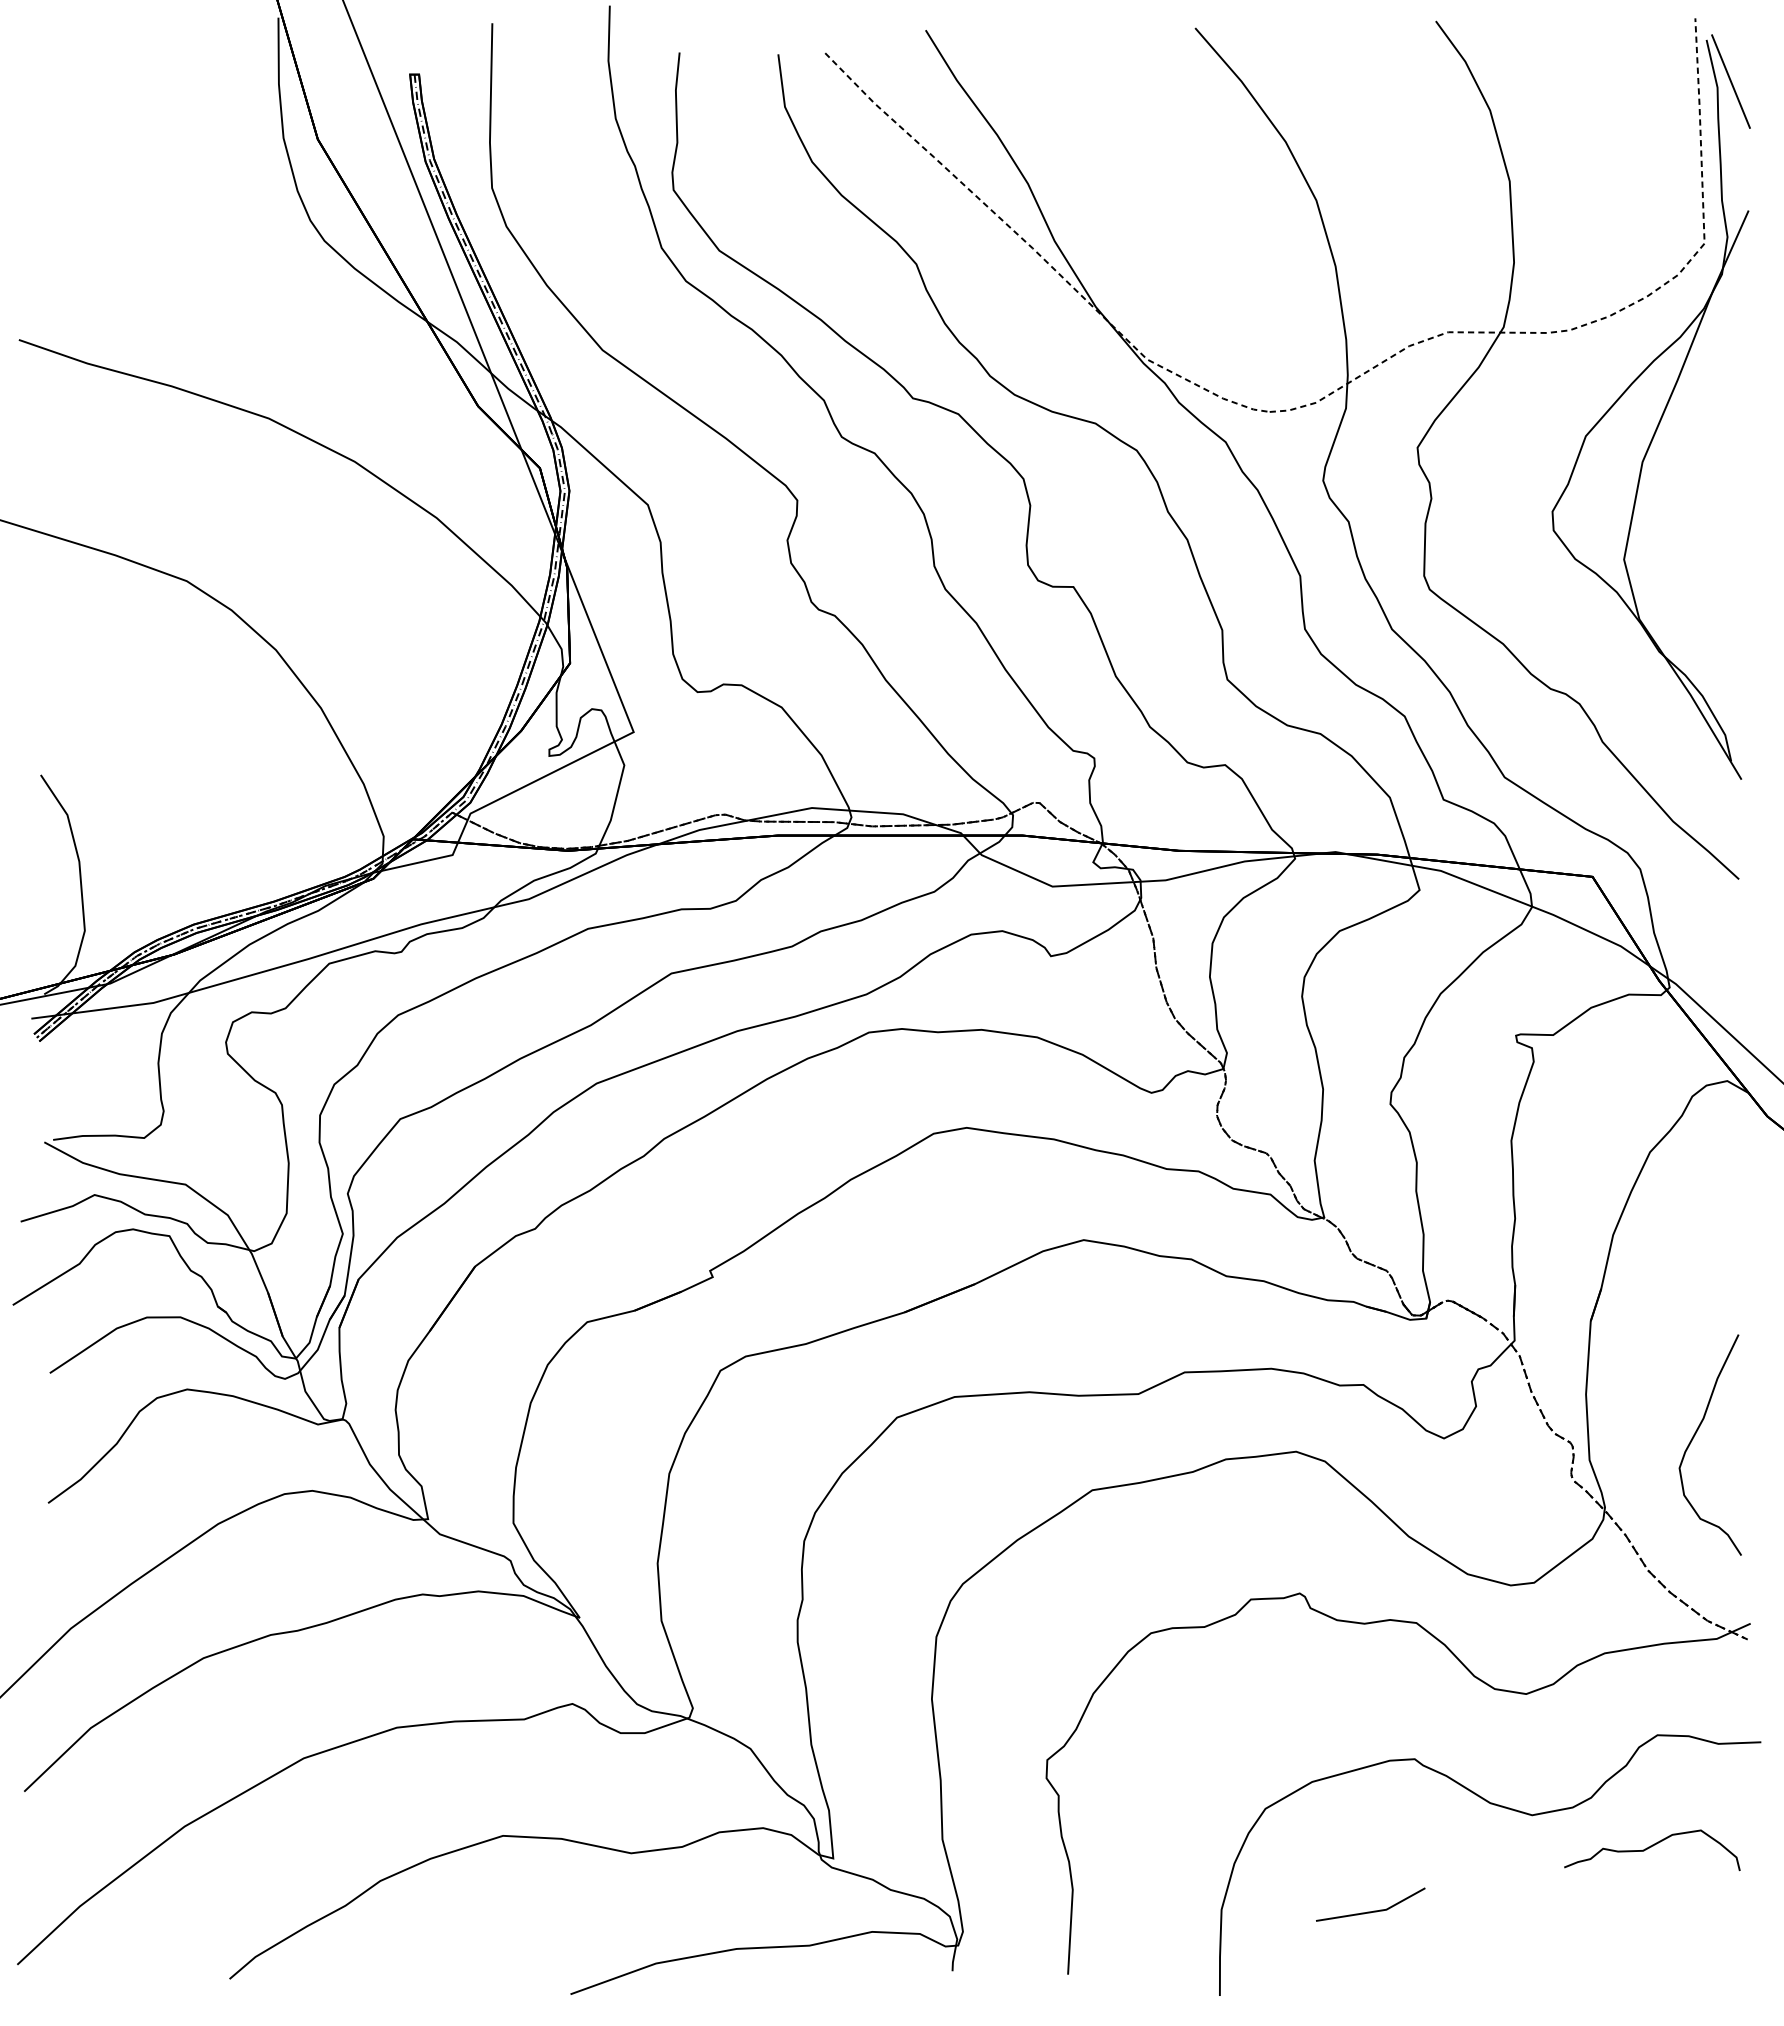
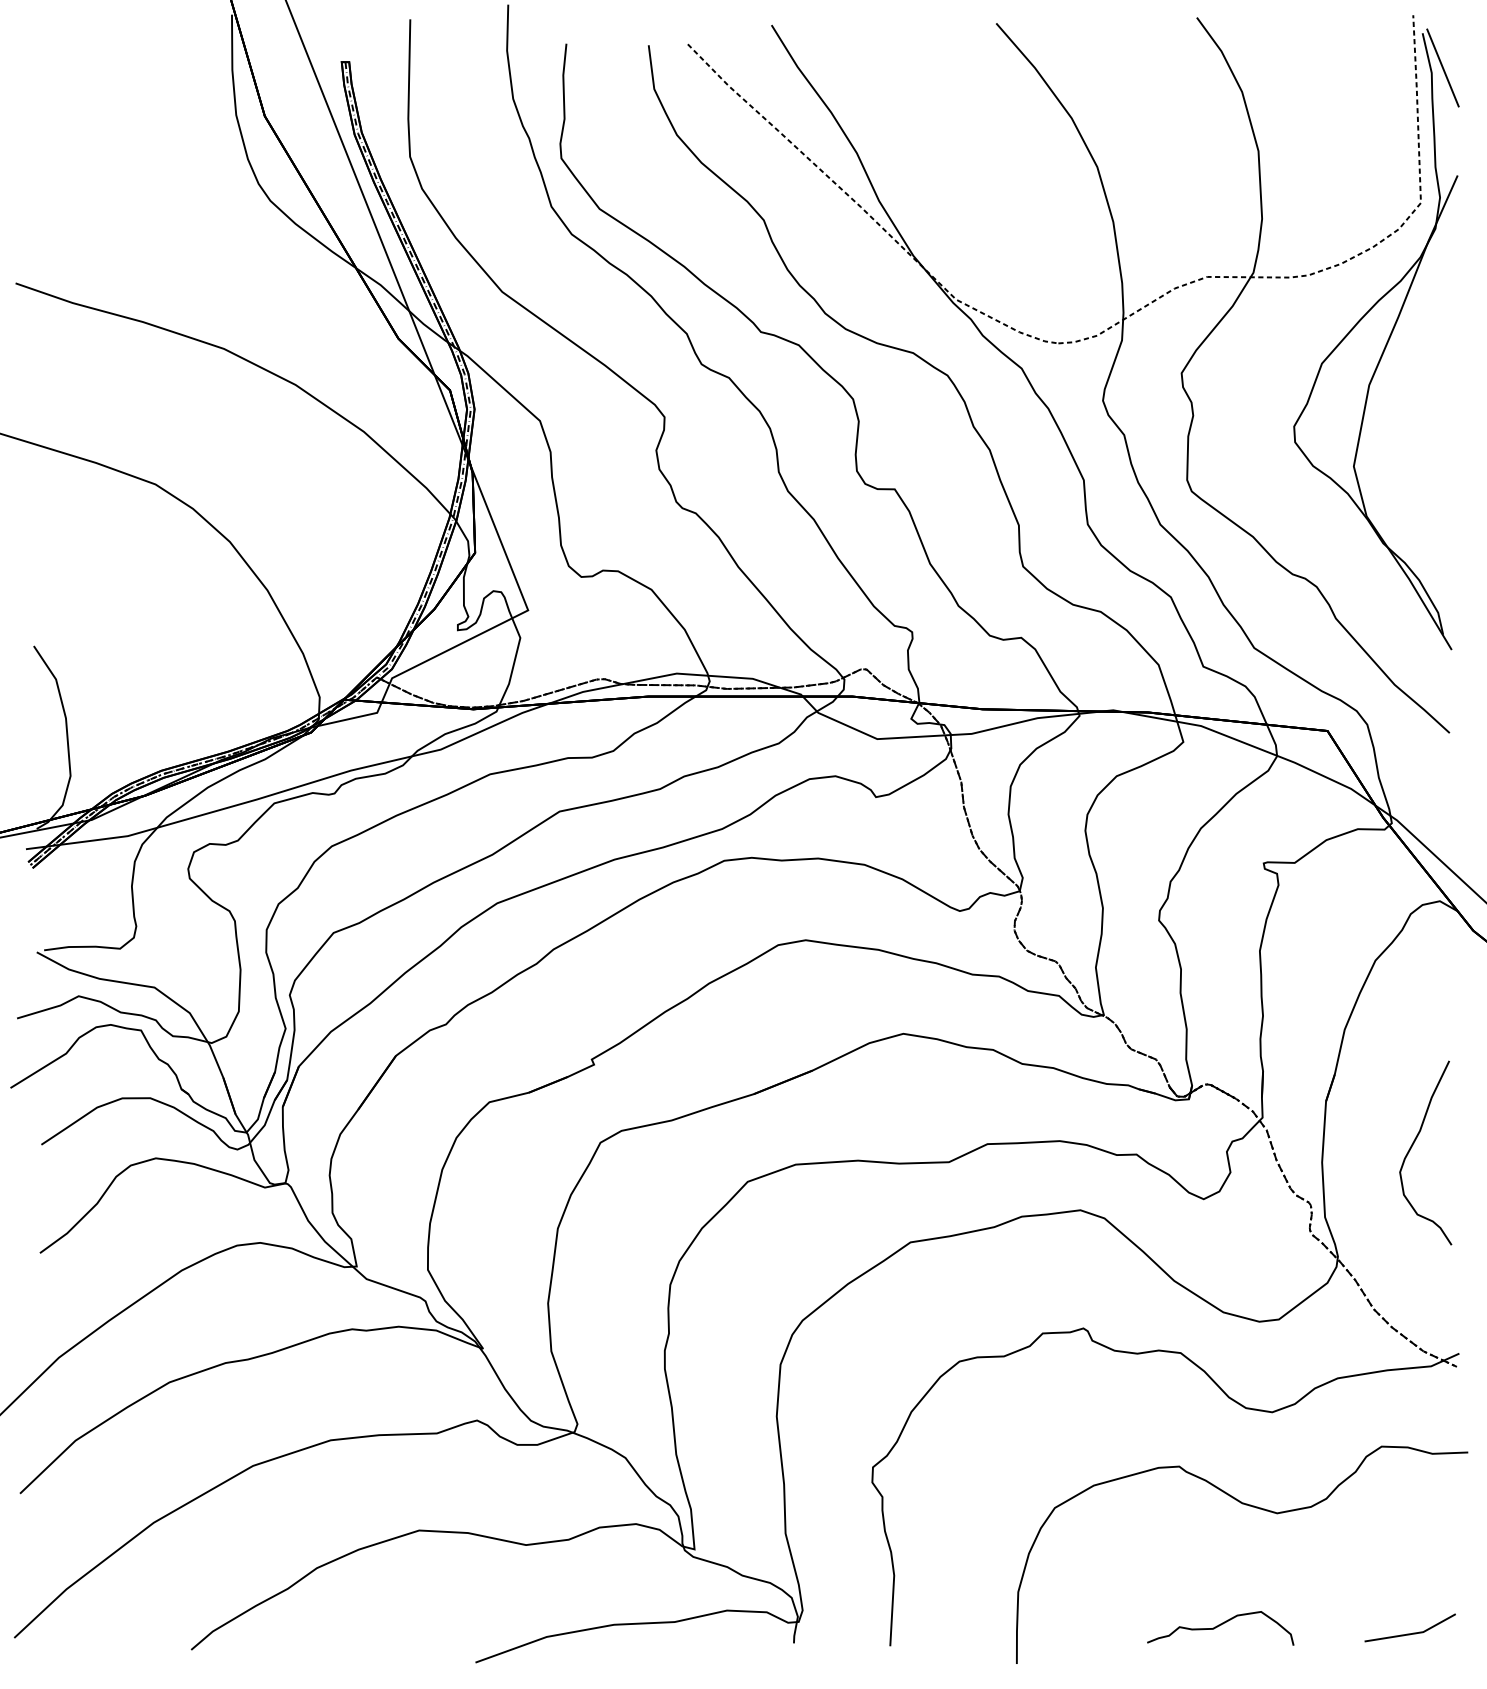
curve: (1694, 1437) -> (1412, 1146), moved
curve: (1651, 1847) -> (1219, 1626), moved
line: (1373, 1910) -> (1412, 1632), moved

